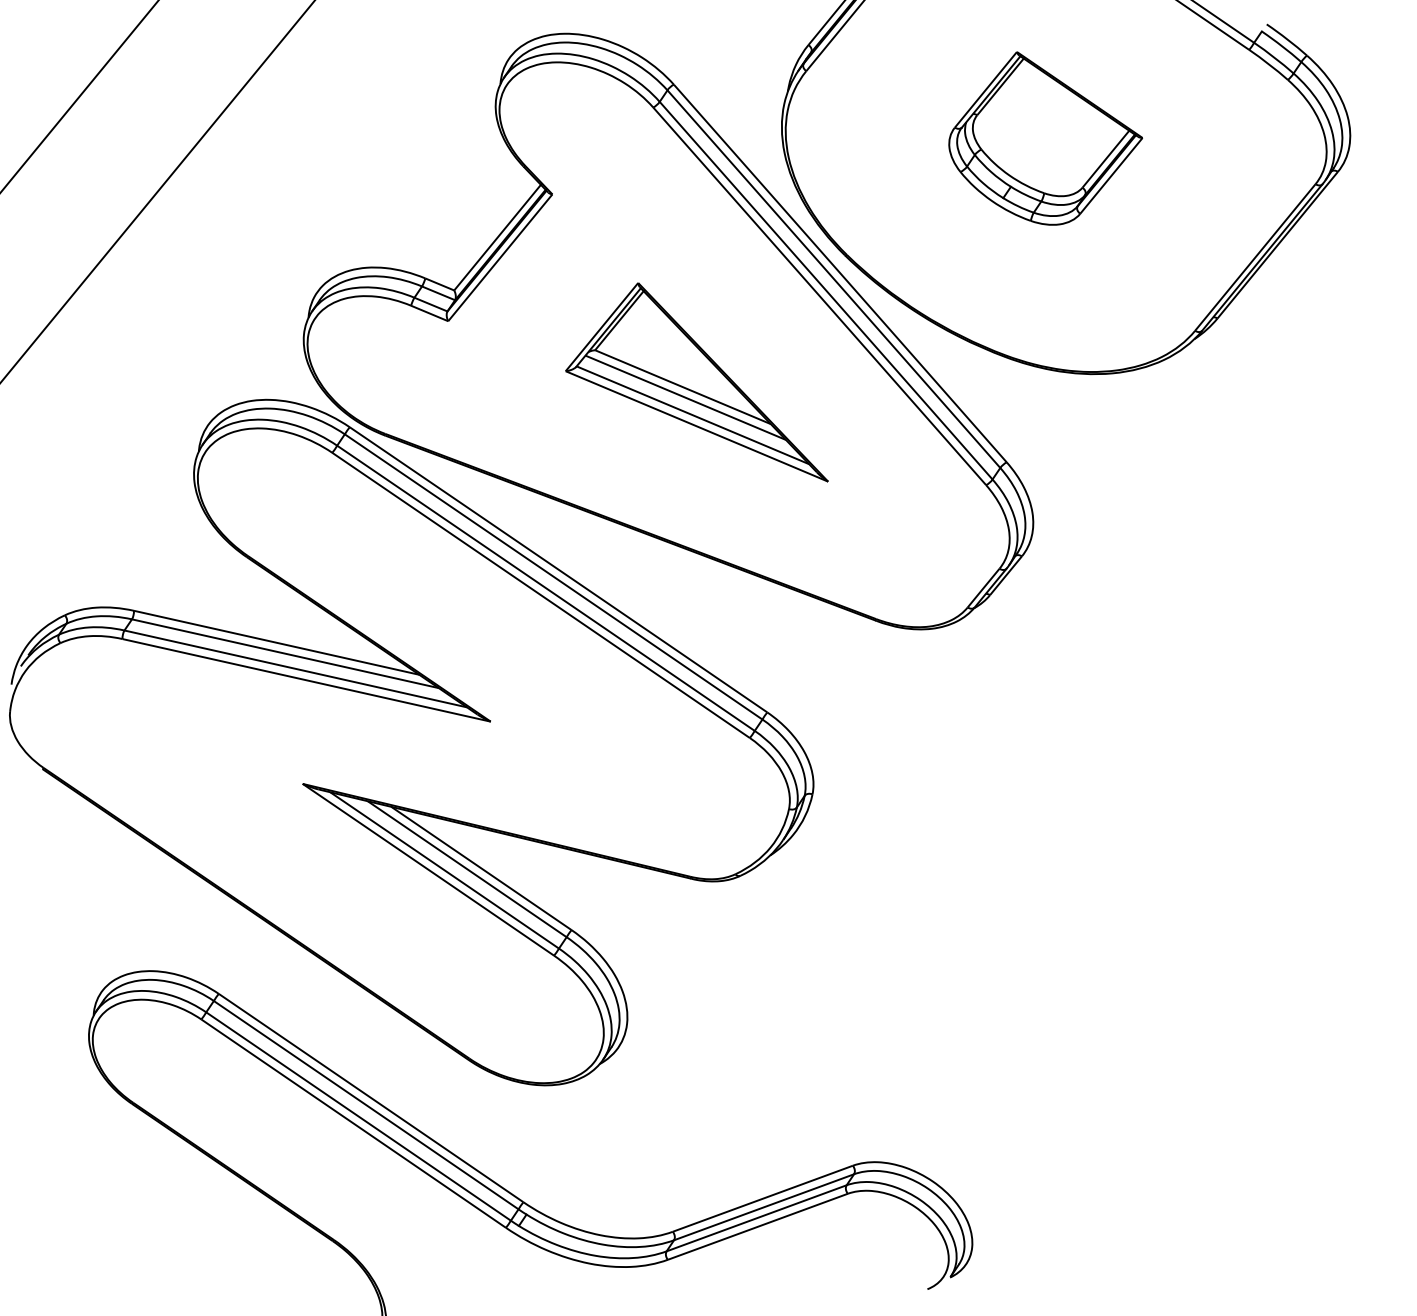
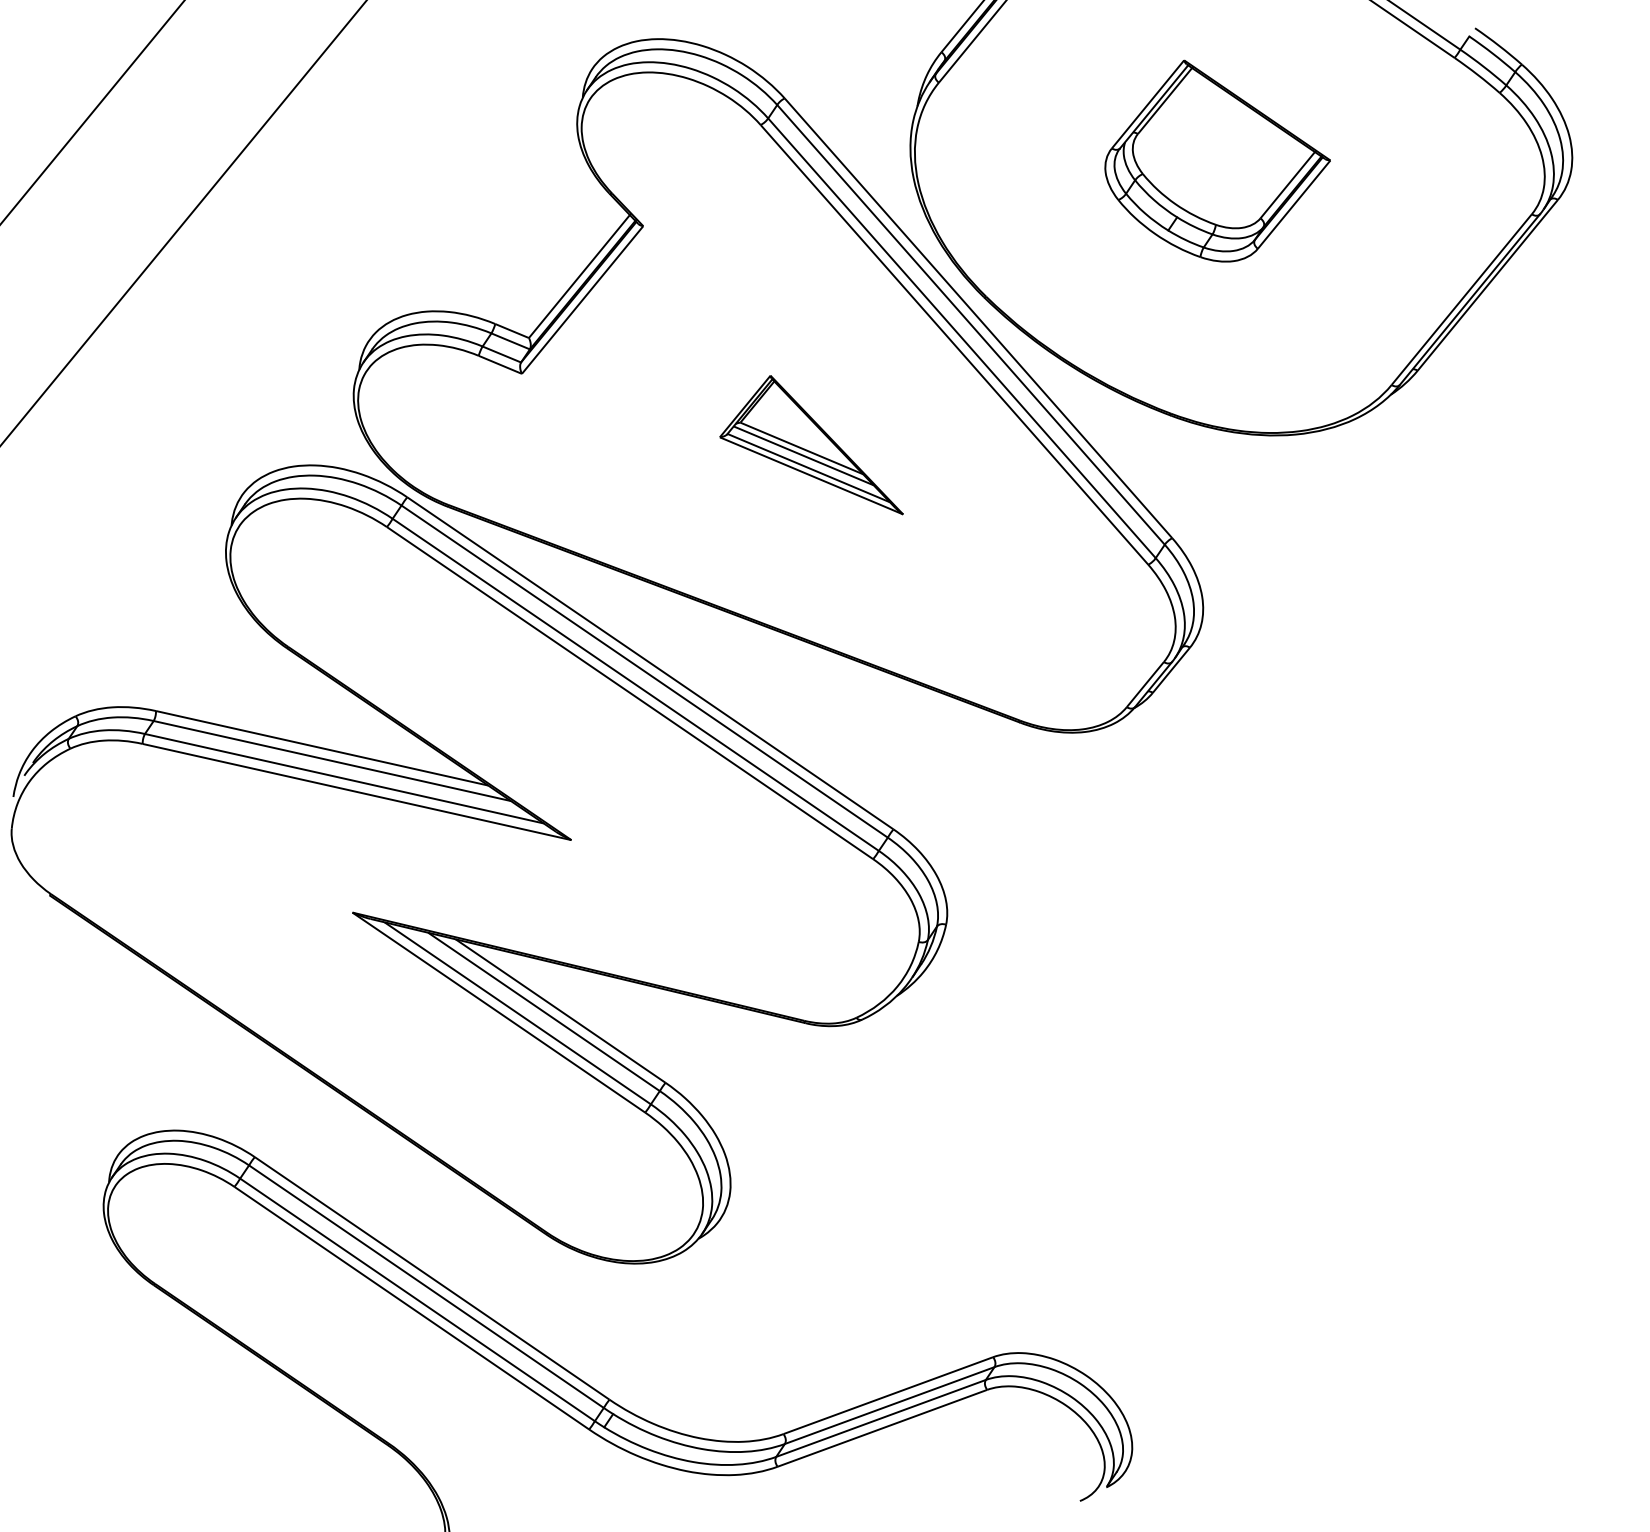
part: (696, 382) -> (811, 445), size x0.6

